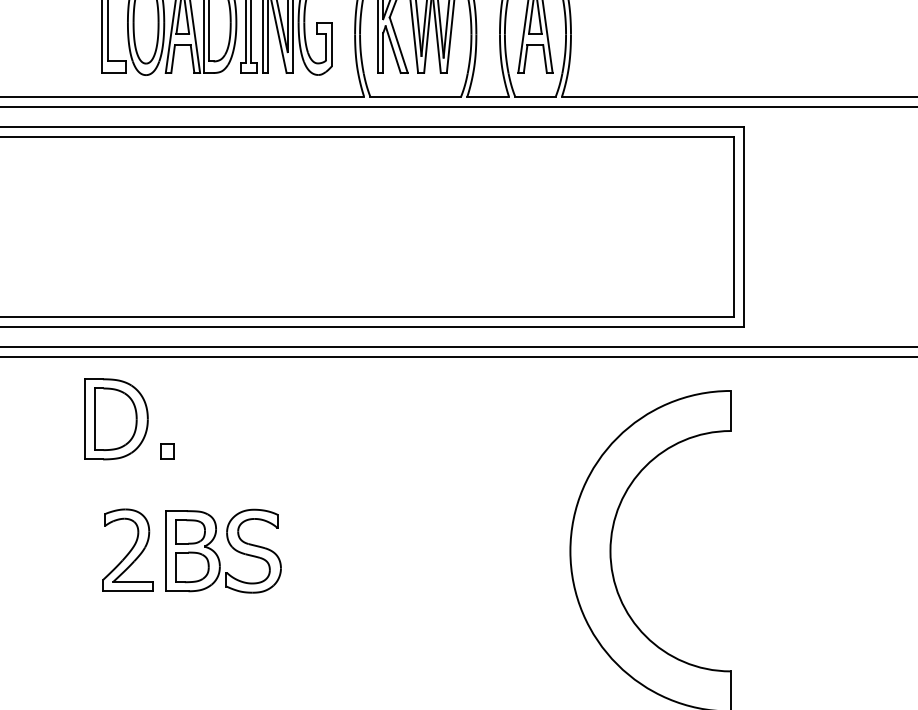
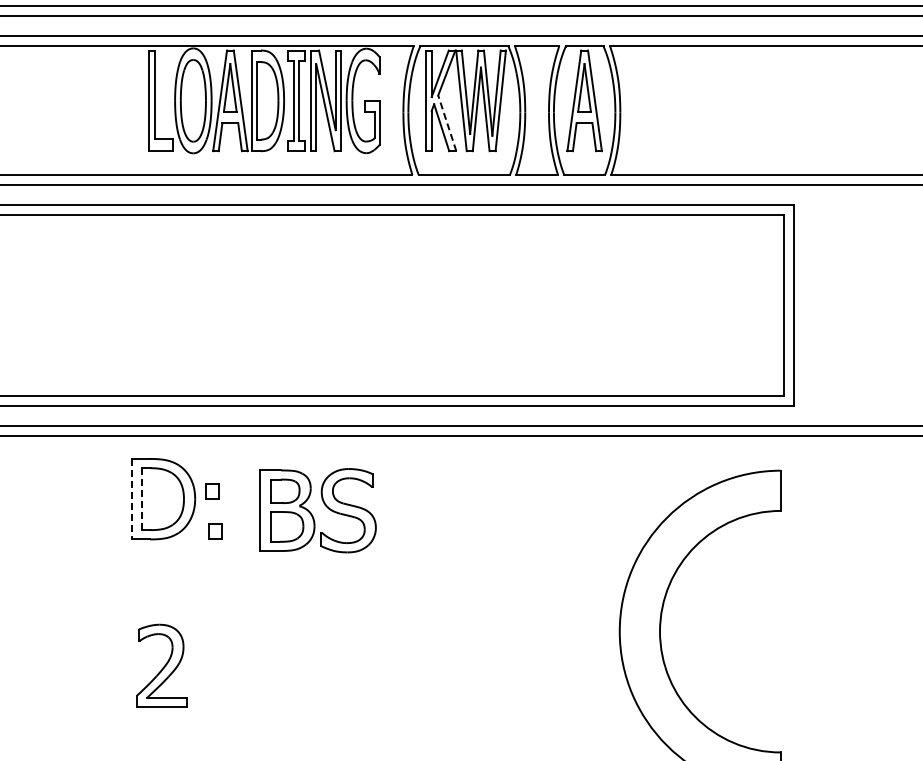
line: (398, 44) -> (447, 122), solid -> dashed
part: (165, 411) -> (212, 491), added
line: (84, 419) -> (131, 499), solid -> dashed
line: (95, 419) -> (142, 499), solid -> dashed
part: (127, 550) -> (161, 665), moved
part: (216, 553) -> (311, 512), moved

